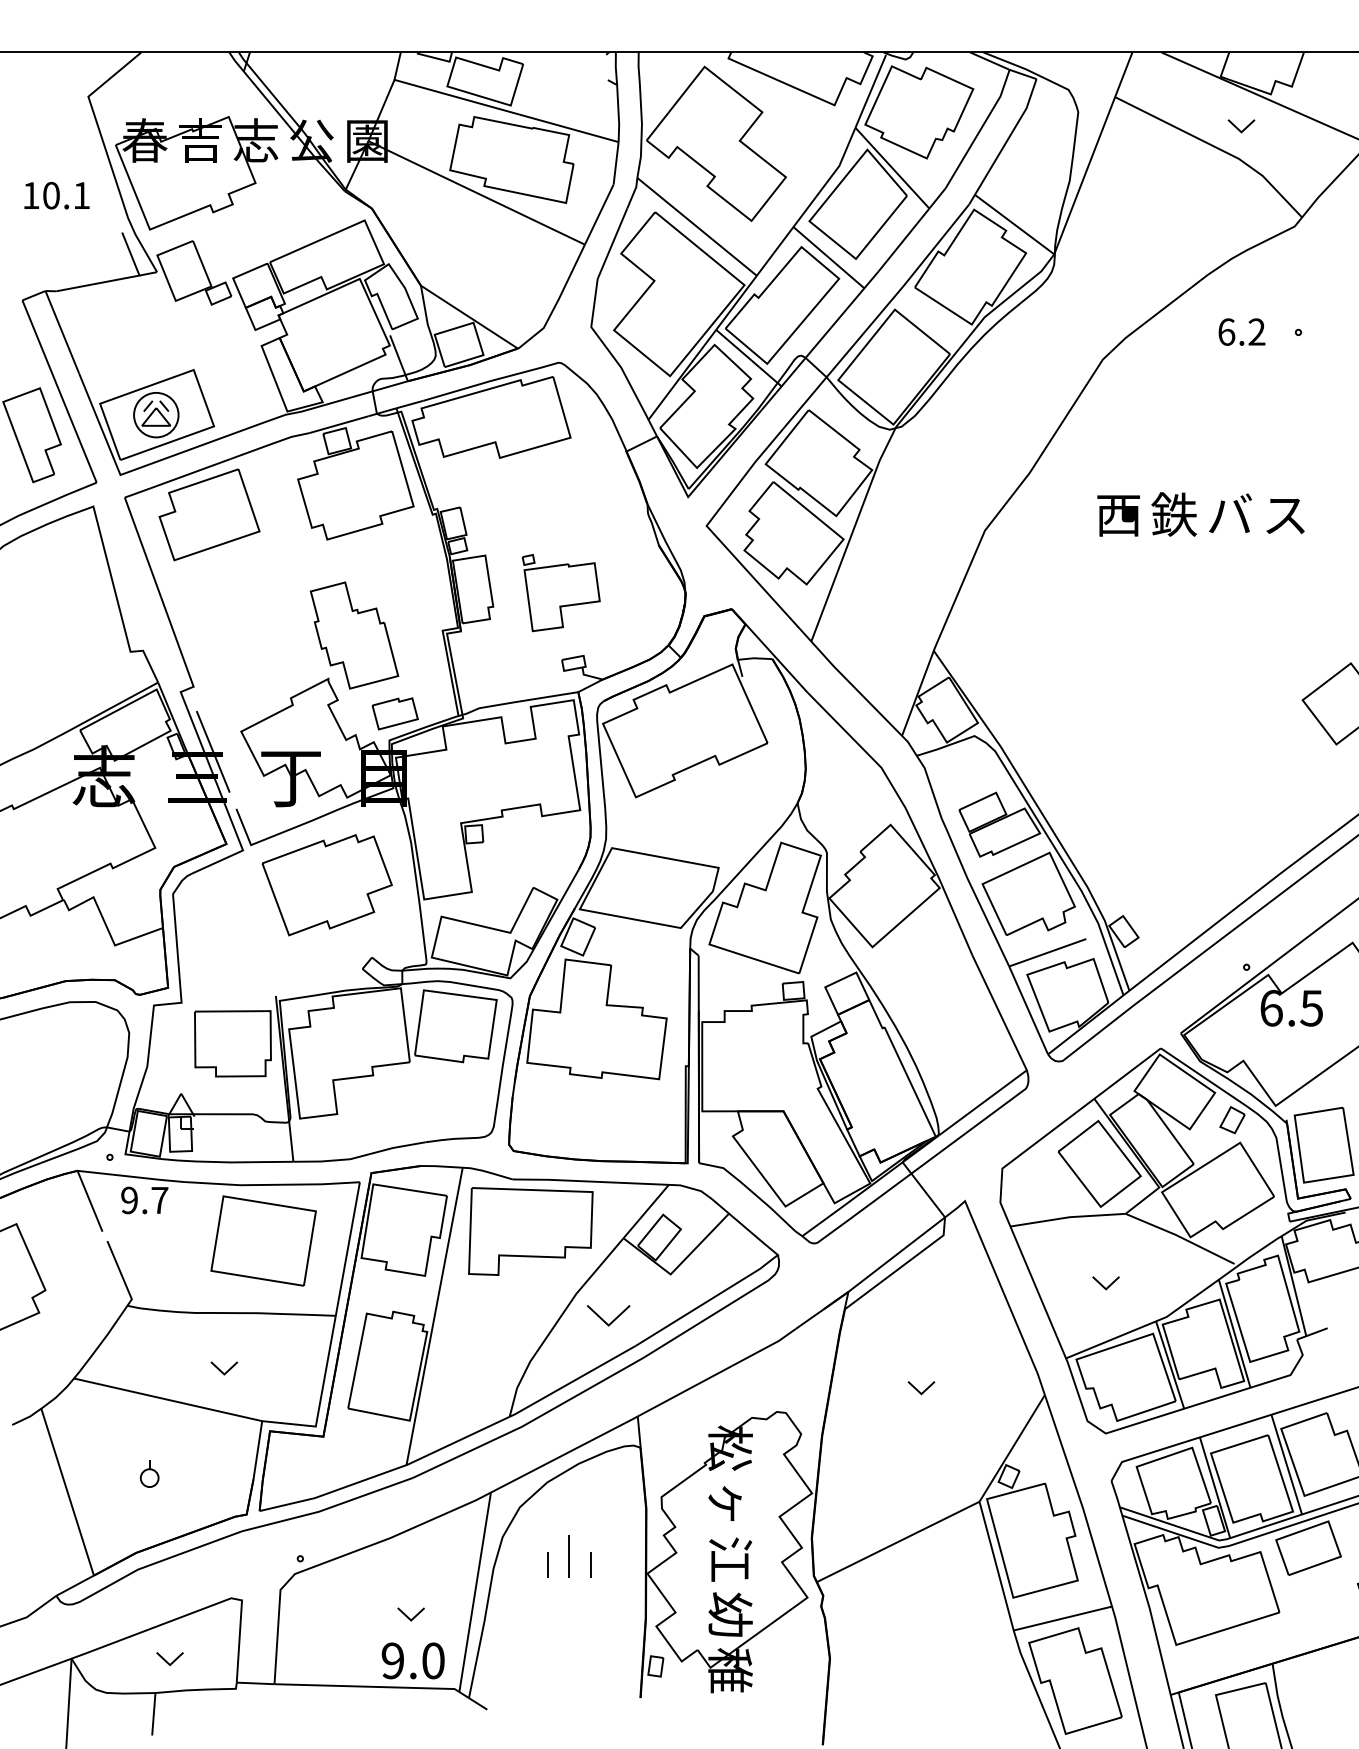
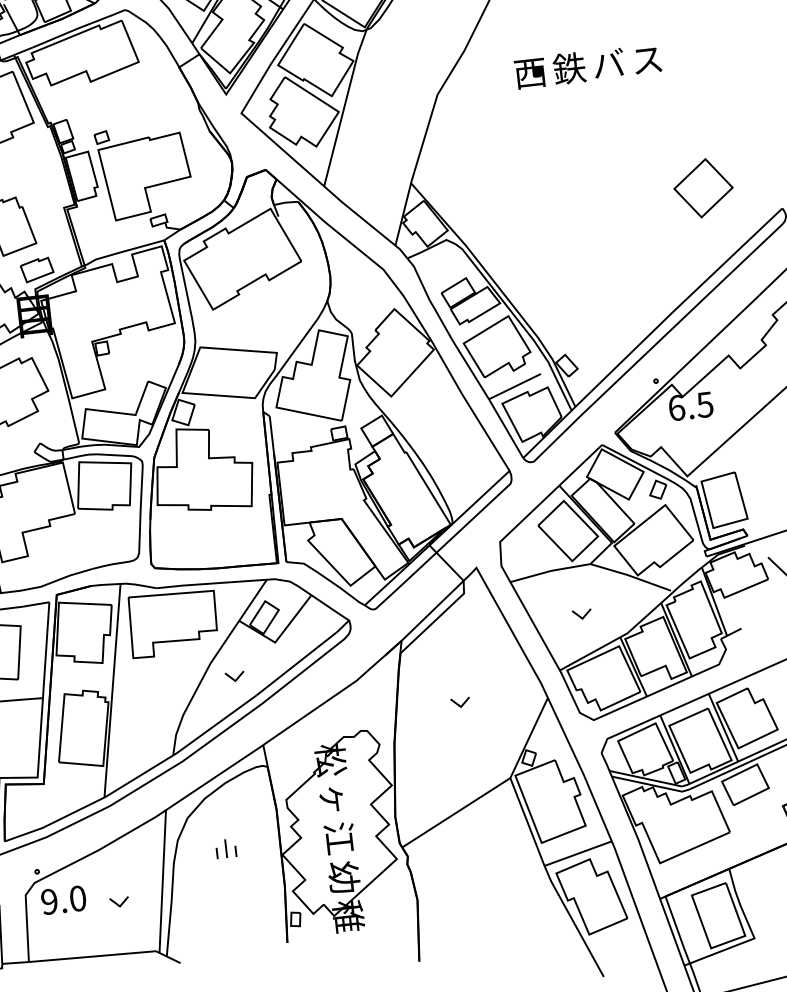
part: (561, 592) -> (144, 171), size x1.67
part: (608, 1316) -> (234, 677), size x0.62
part: (569, 1555) -> (226, 848), size x0.62
text: (412, 1660) -> (63, 899), moved

